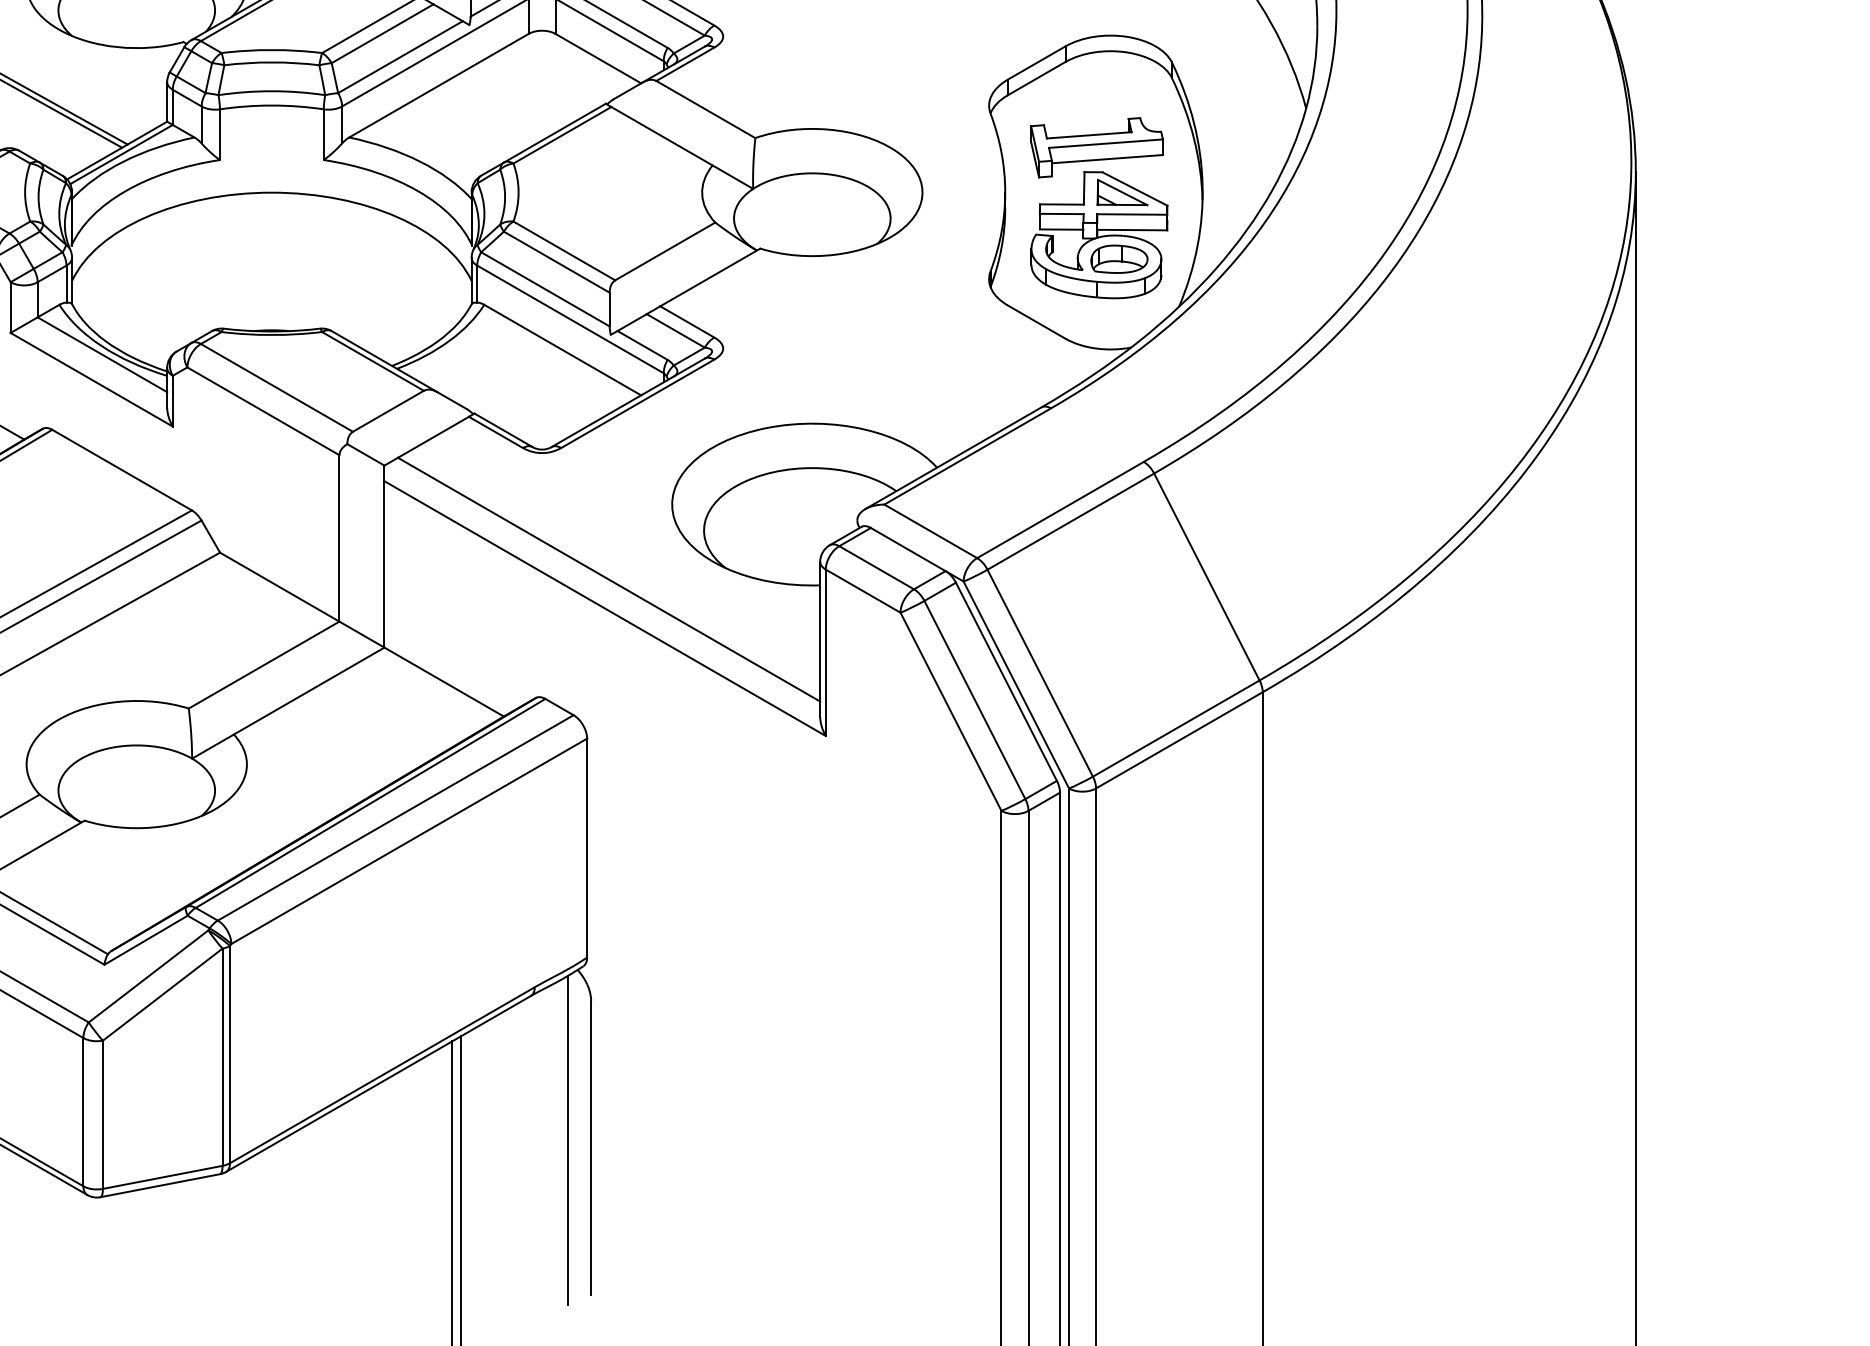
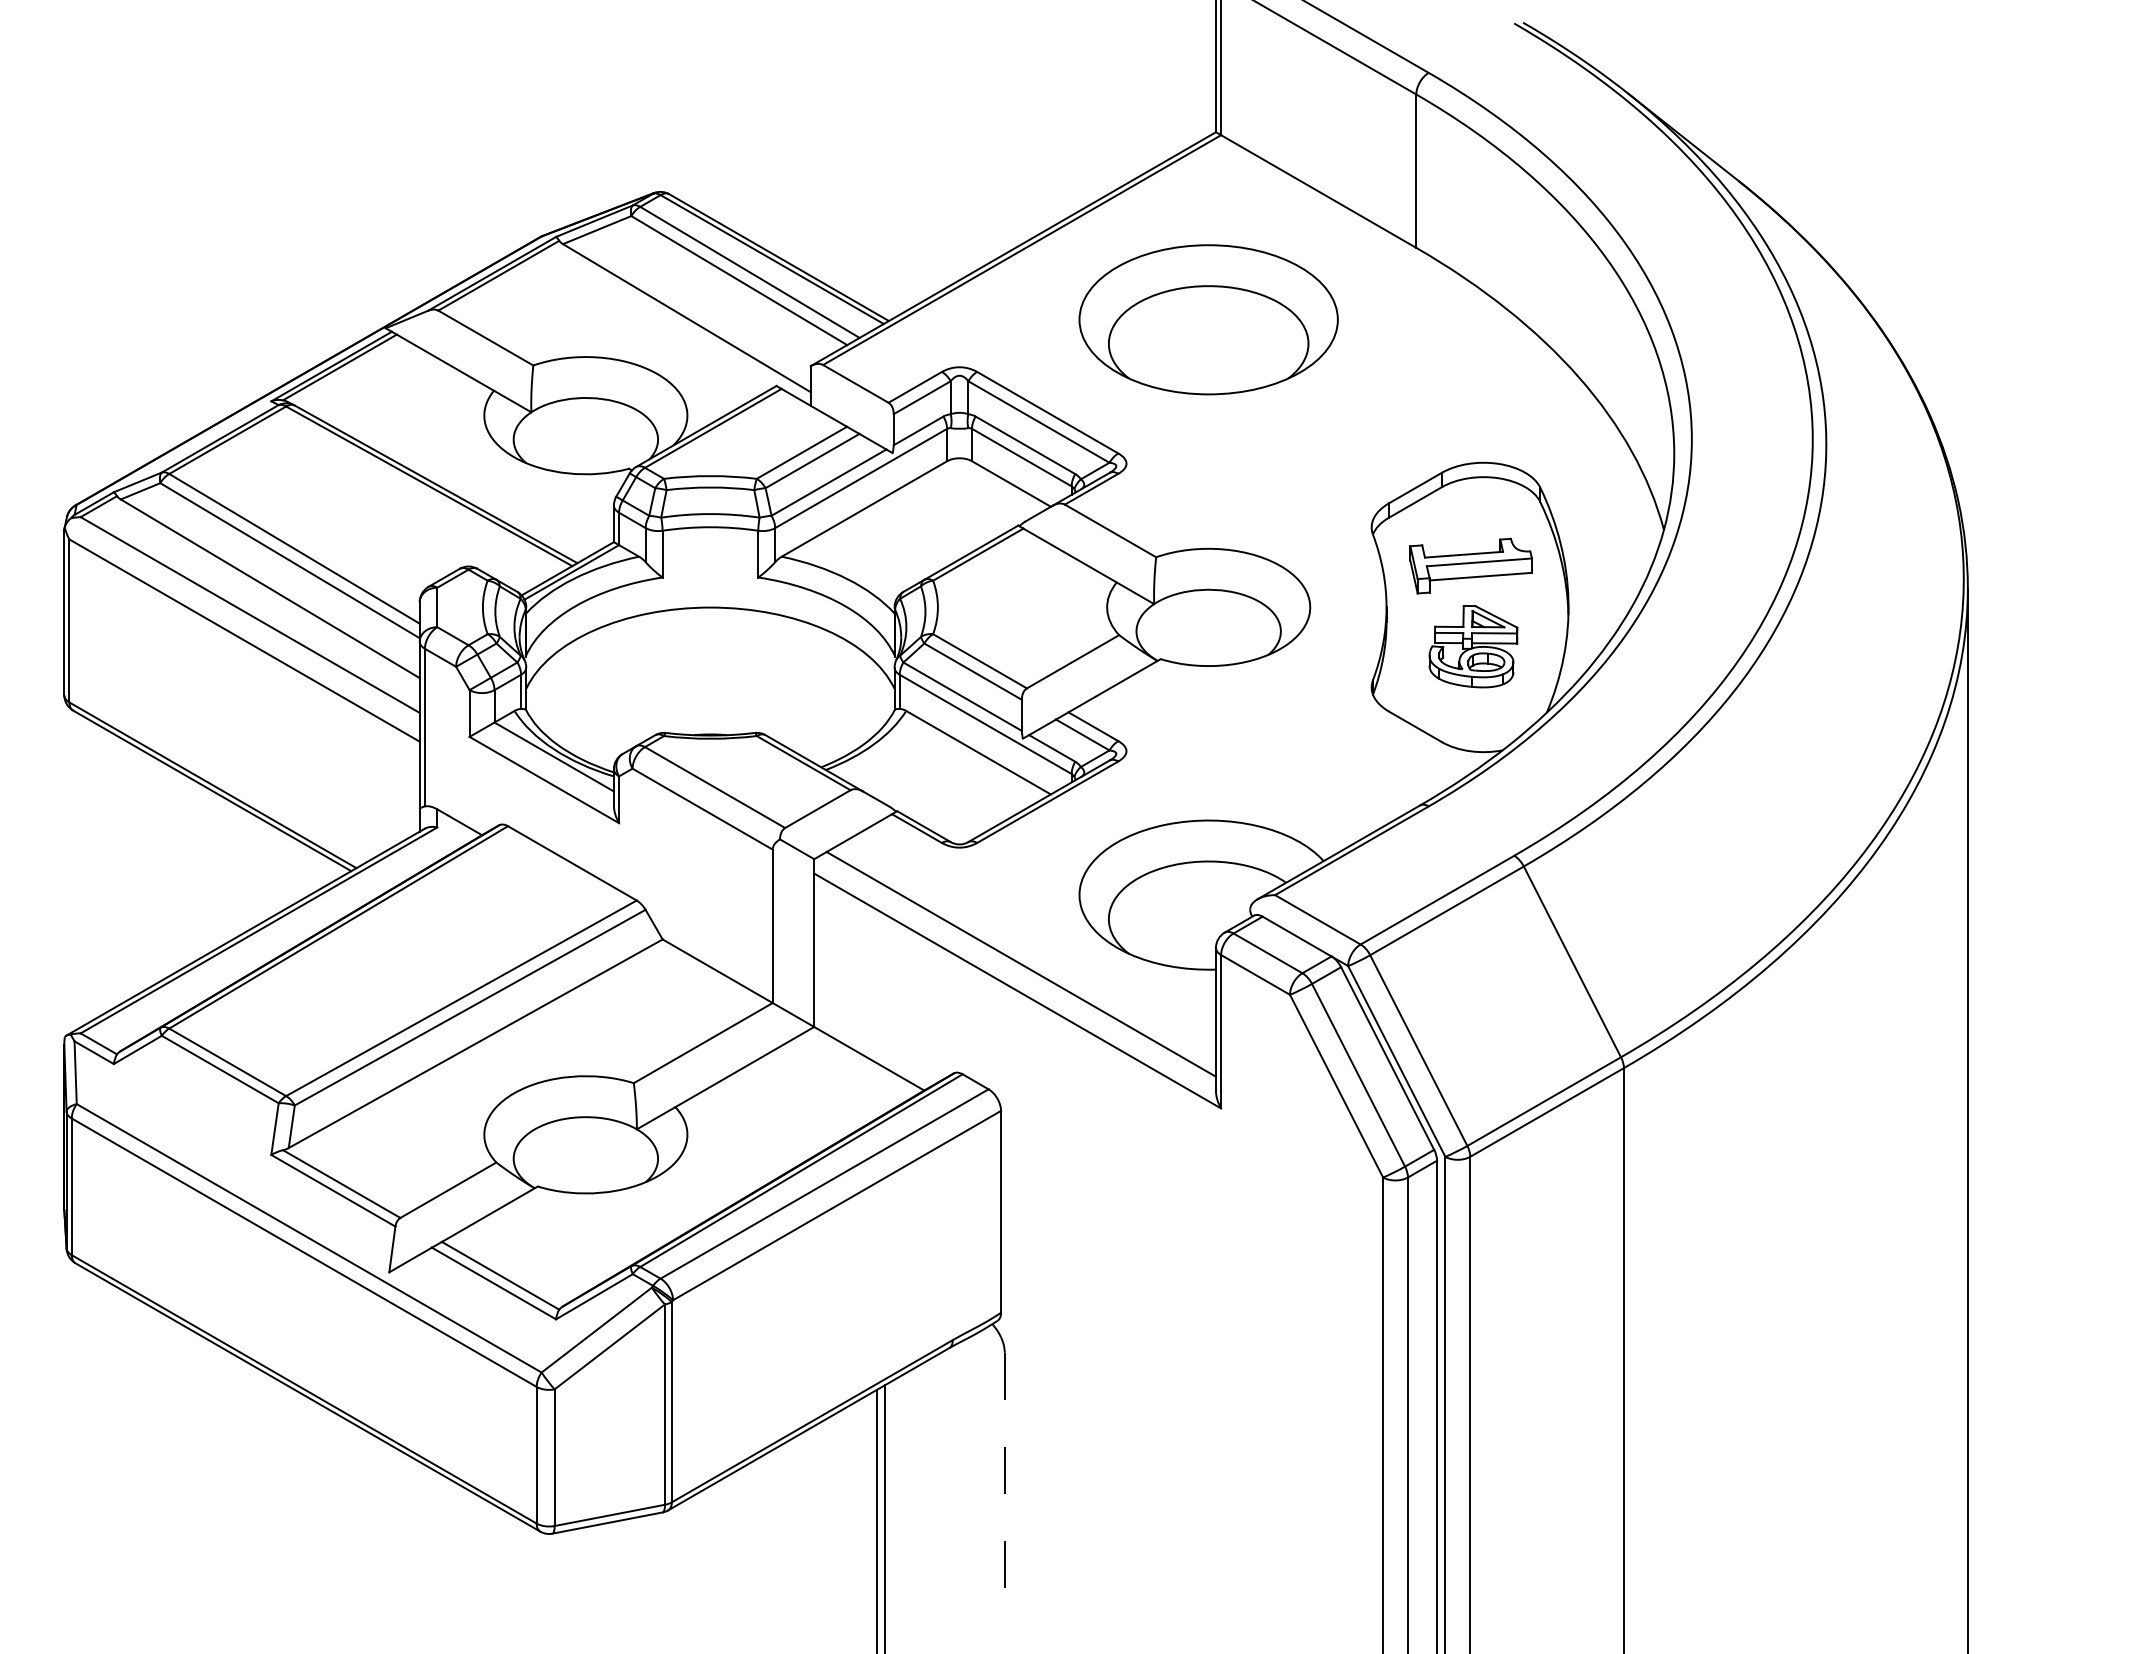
part: (1099, 234) -> (1473, 646), size x0.7
line: (568, 1139) -> (983, 1480), removed
line: (590, 1148) -> (1004, 1488), solid -> dashed

